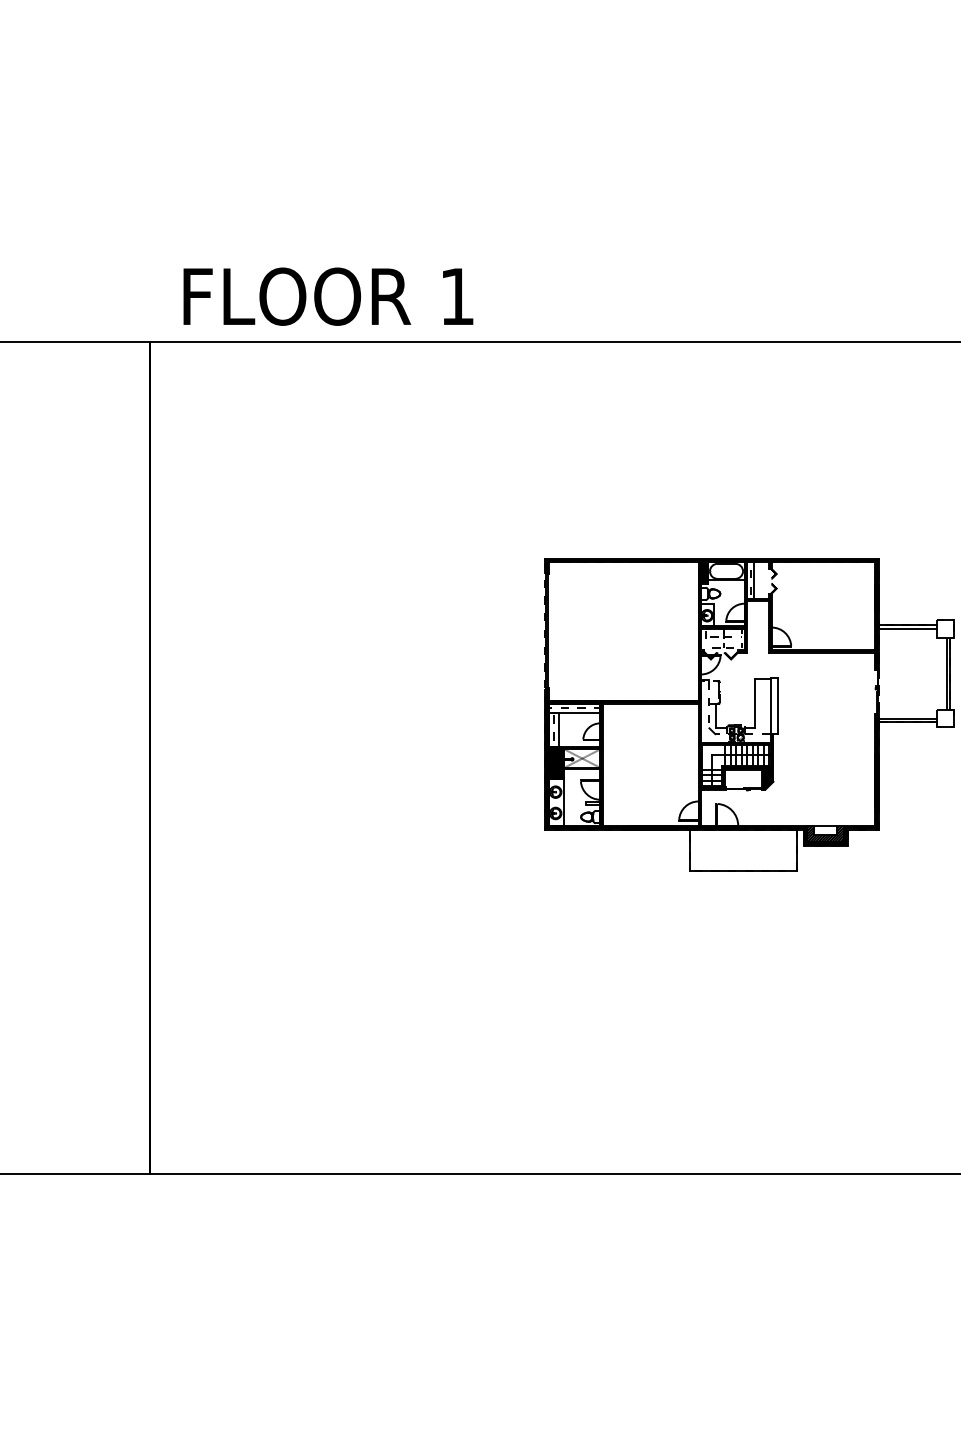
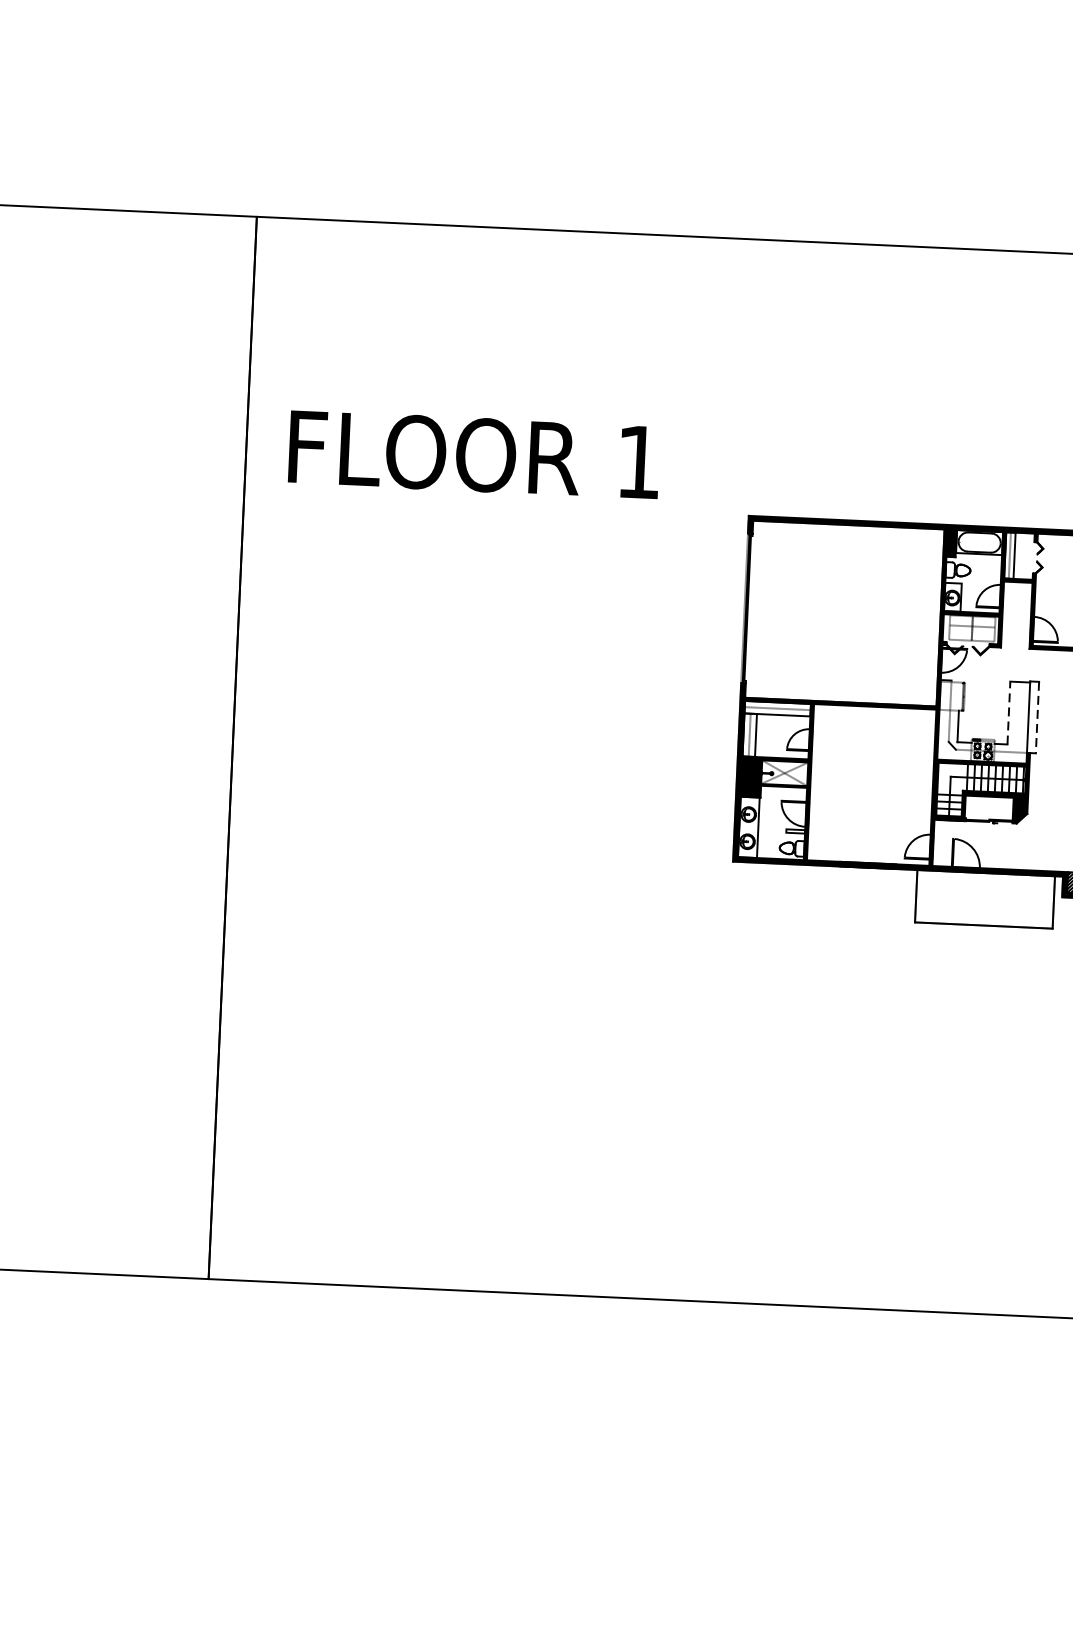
text: (328, 296) -> (474, 454), moved
line: (755, 703) -> (1008, 712), solid -> dashed
line: (777, 706) -> (1036, 718), solid -> dashed

